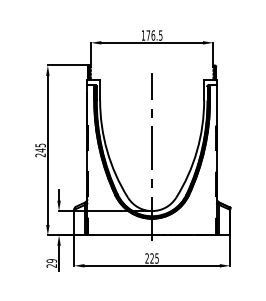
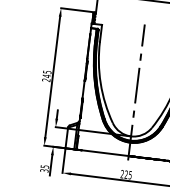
text: (51, 263) -> (44, 168), 29 -> 35

